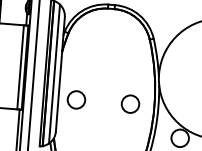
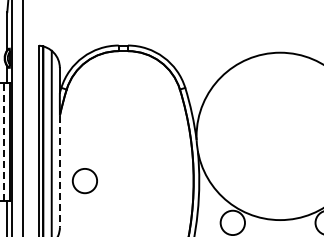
line: (20, 67) -> (4, 142), solid -> dashed
line: (58, 91) -> (59, 171), solid -> dashed
circle: (130, 104) -> (160, 181), removed

